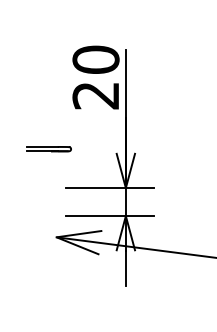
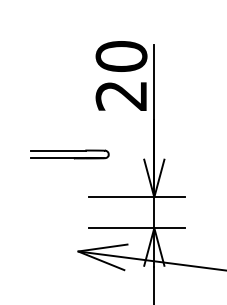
part: (48, 149) -> (69, 155), size x1.6

